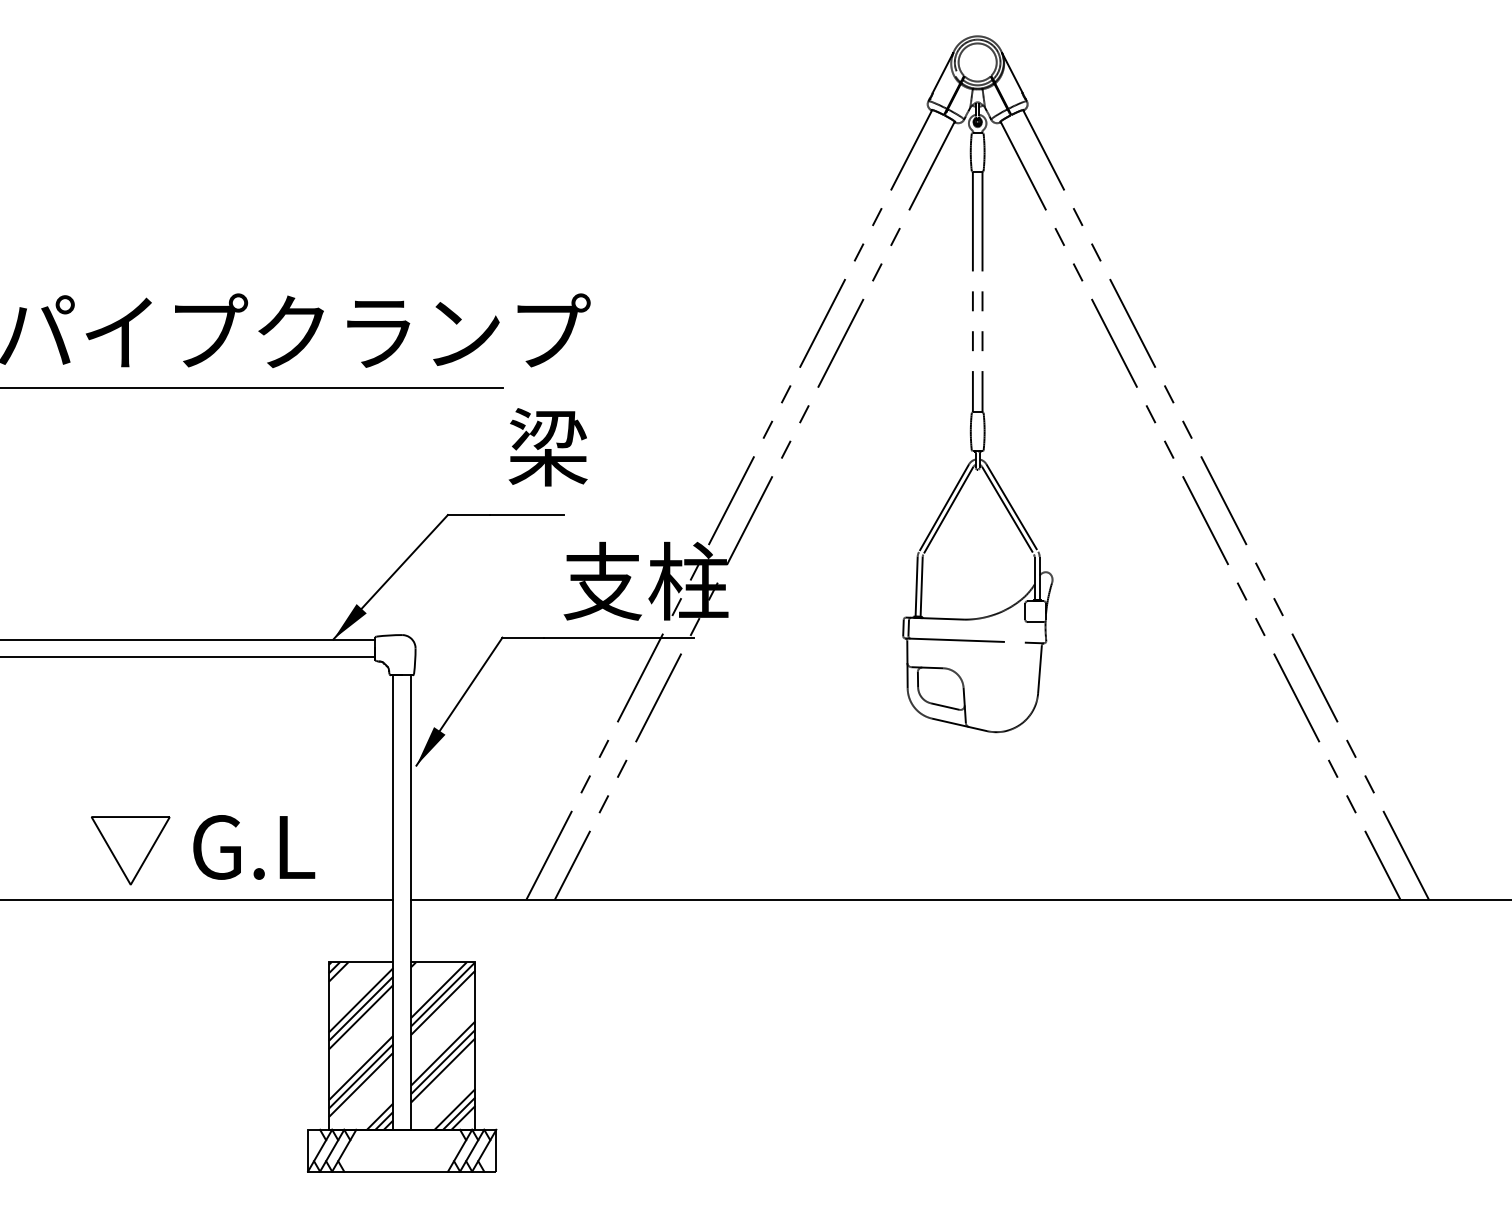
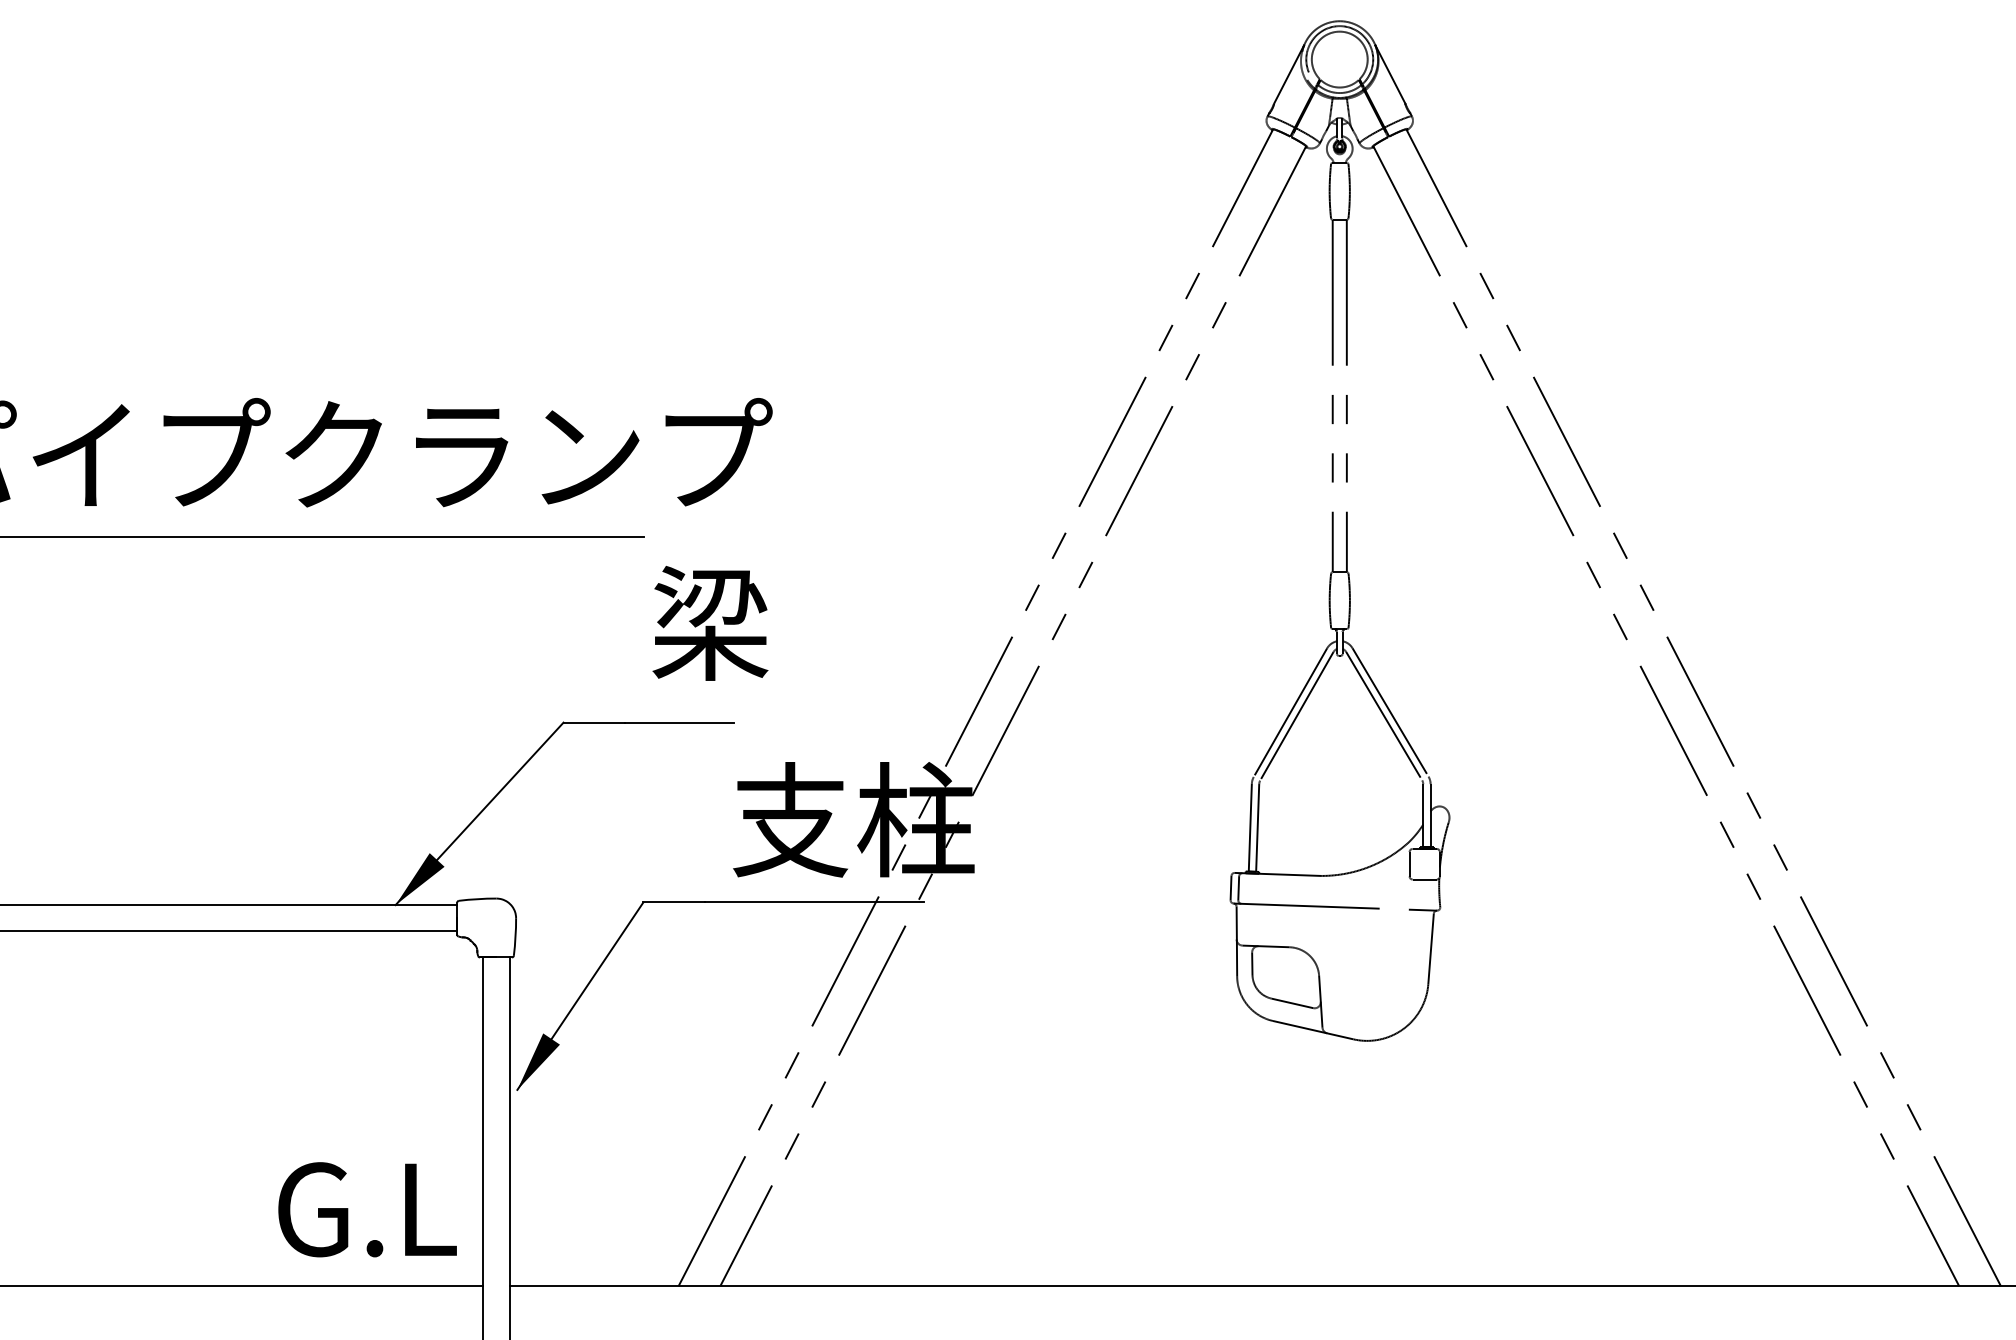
text: (254, 847) -> (368, 1209), moved
part: (130, 850) -> (98, 1214), removed

